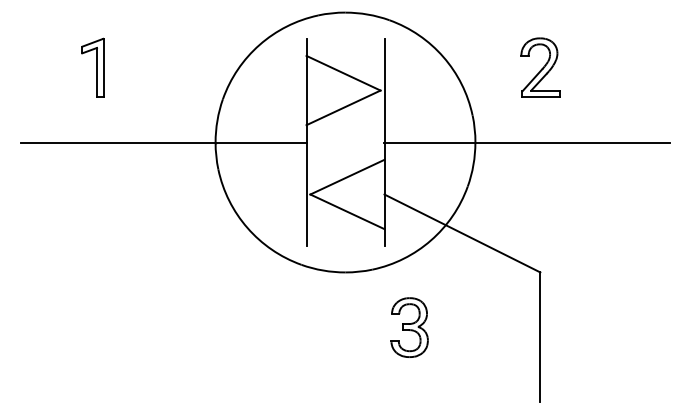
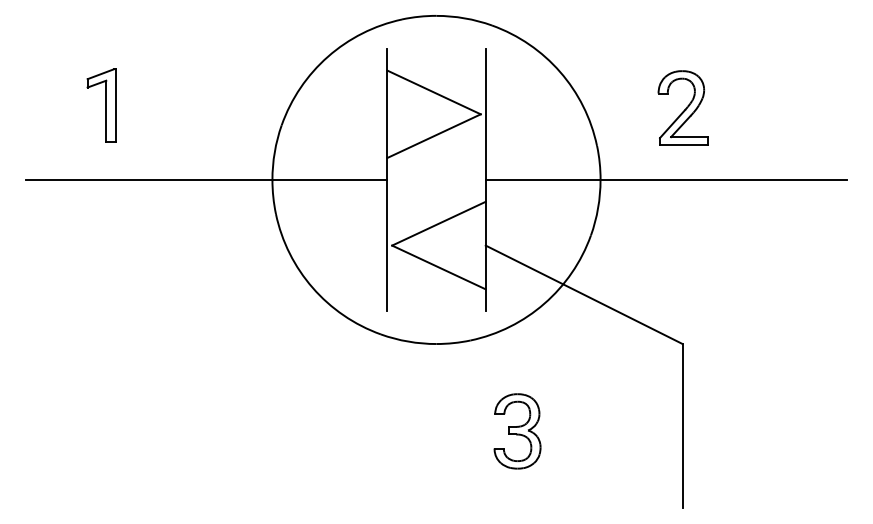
part: (92, 67) -> (100, 105), moved
part: (540, 67) -> (682, 107), moved
part: (409, 327) -> (517, 431), moved

